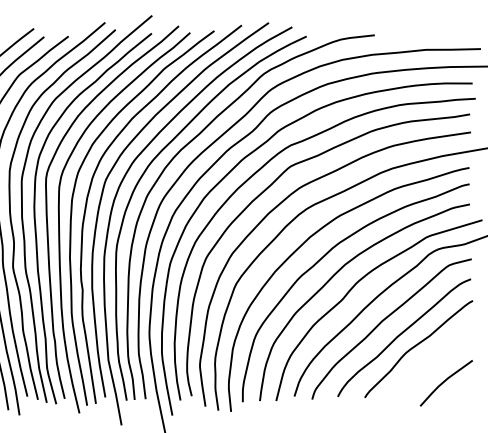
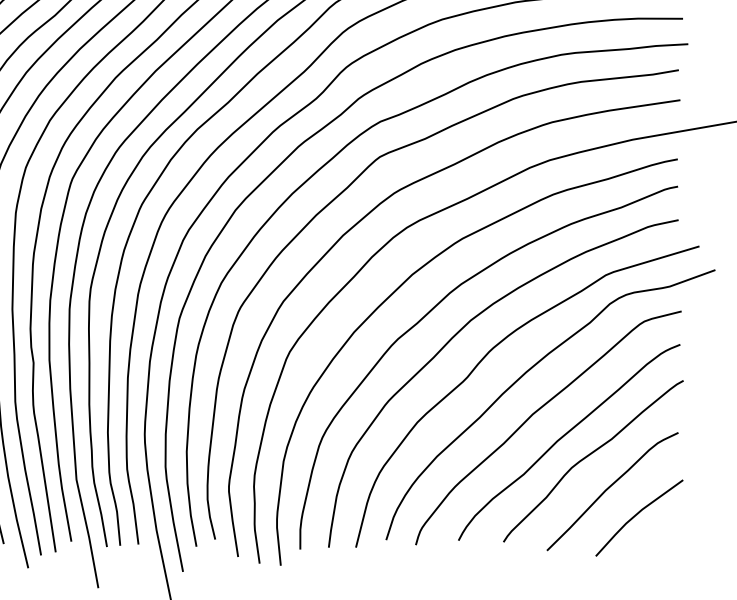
curve: (429, 365) -> (611, 488), added

